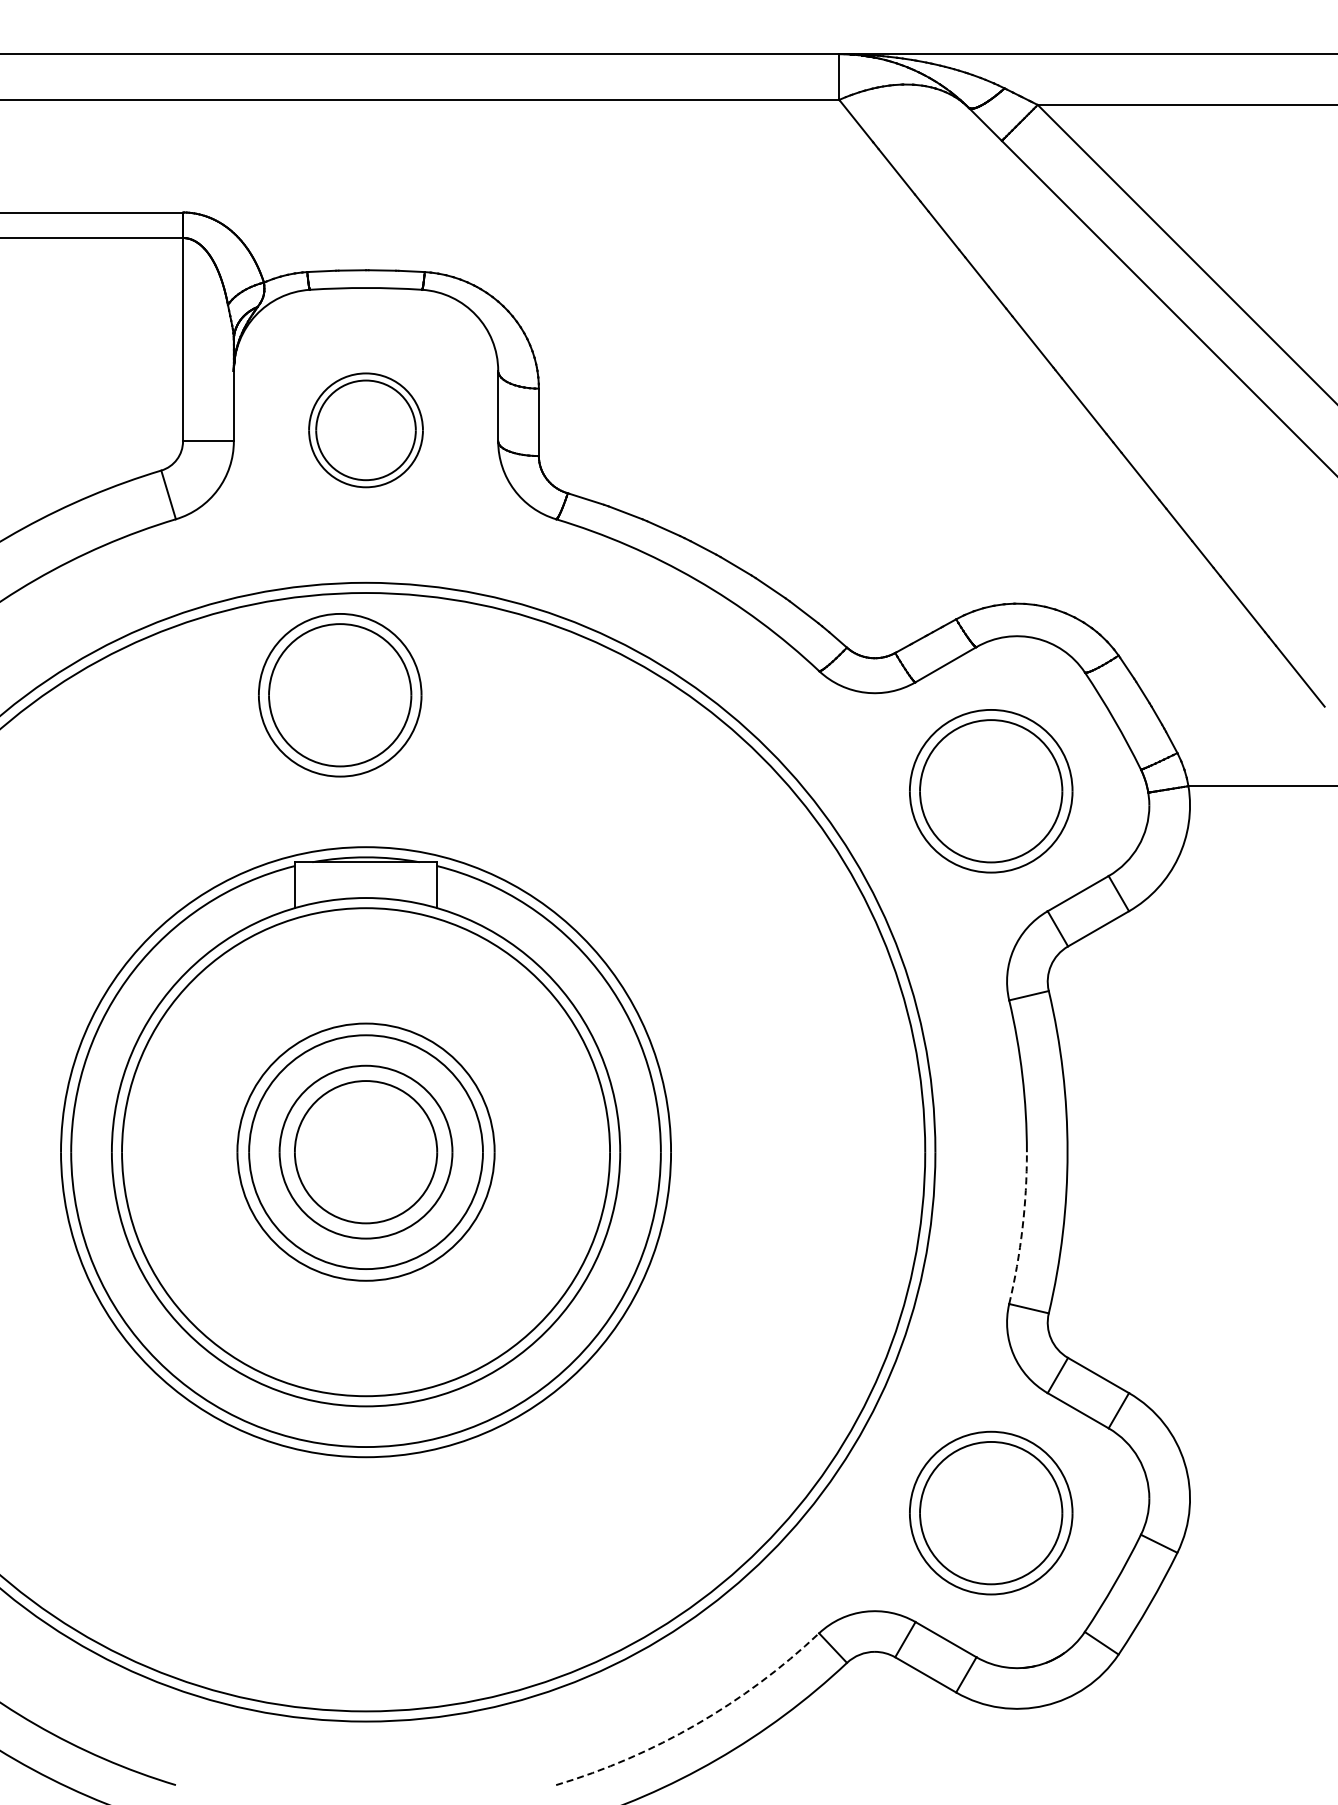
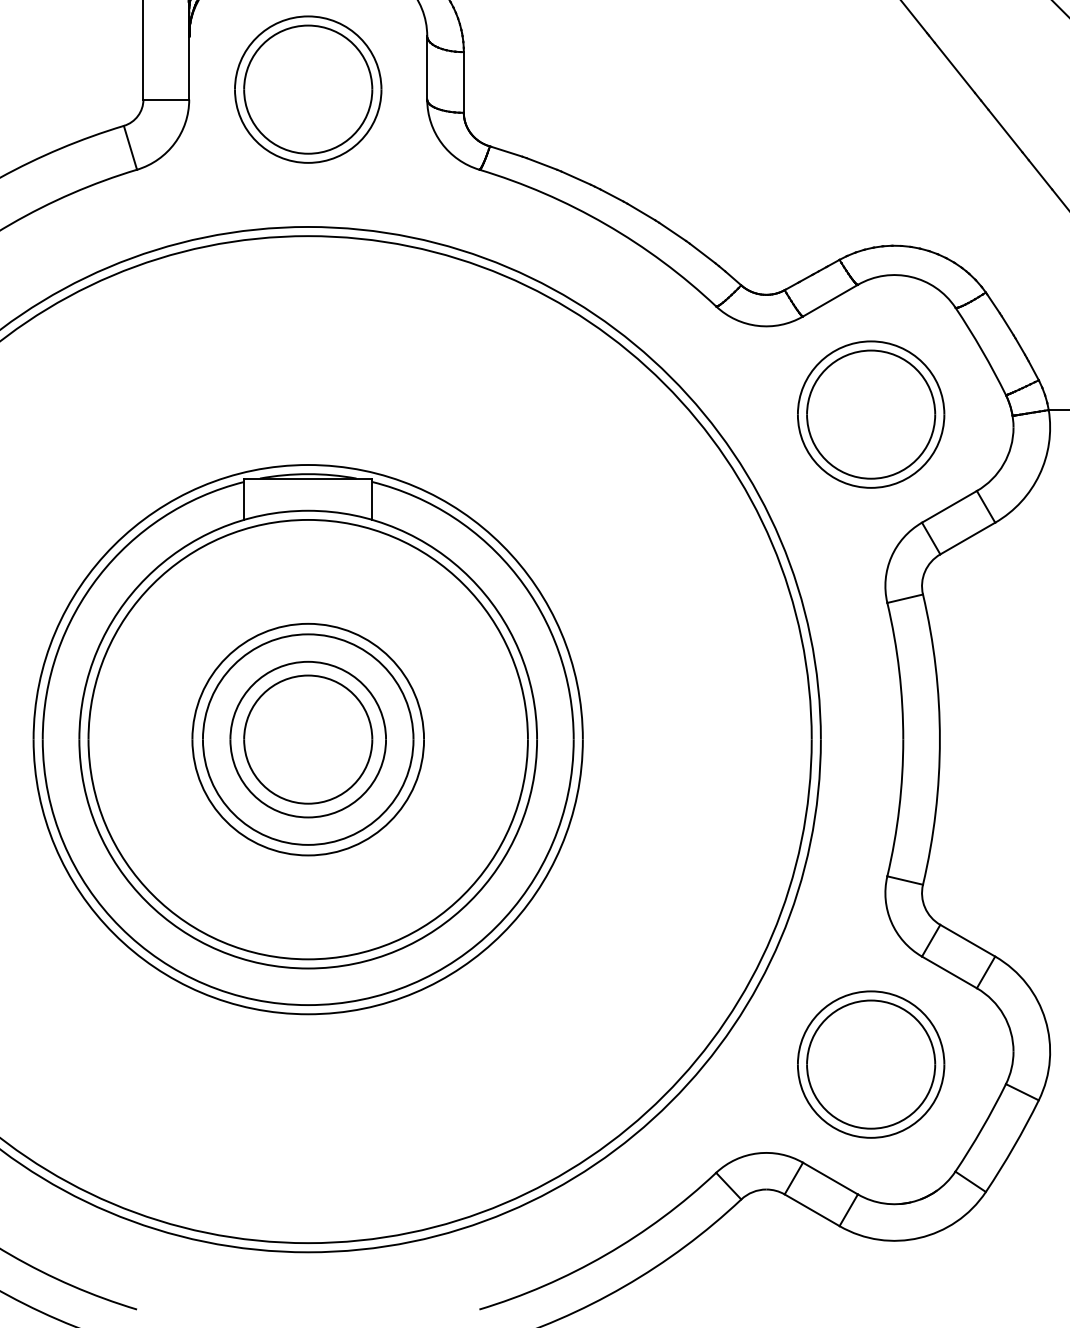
part: (365, 430) -> (307, 89), size x1.43
part: (340, 695) -> (285, 328), removed
arc: (1022, 1228) -> (899, 808), dashed -> solid
arc: (696, 1724) -> (605, 1254), dashed -> solid

